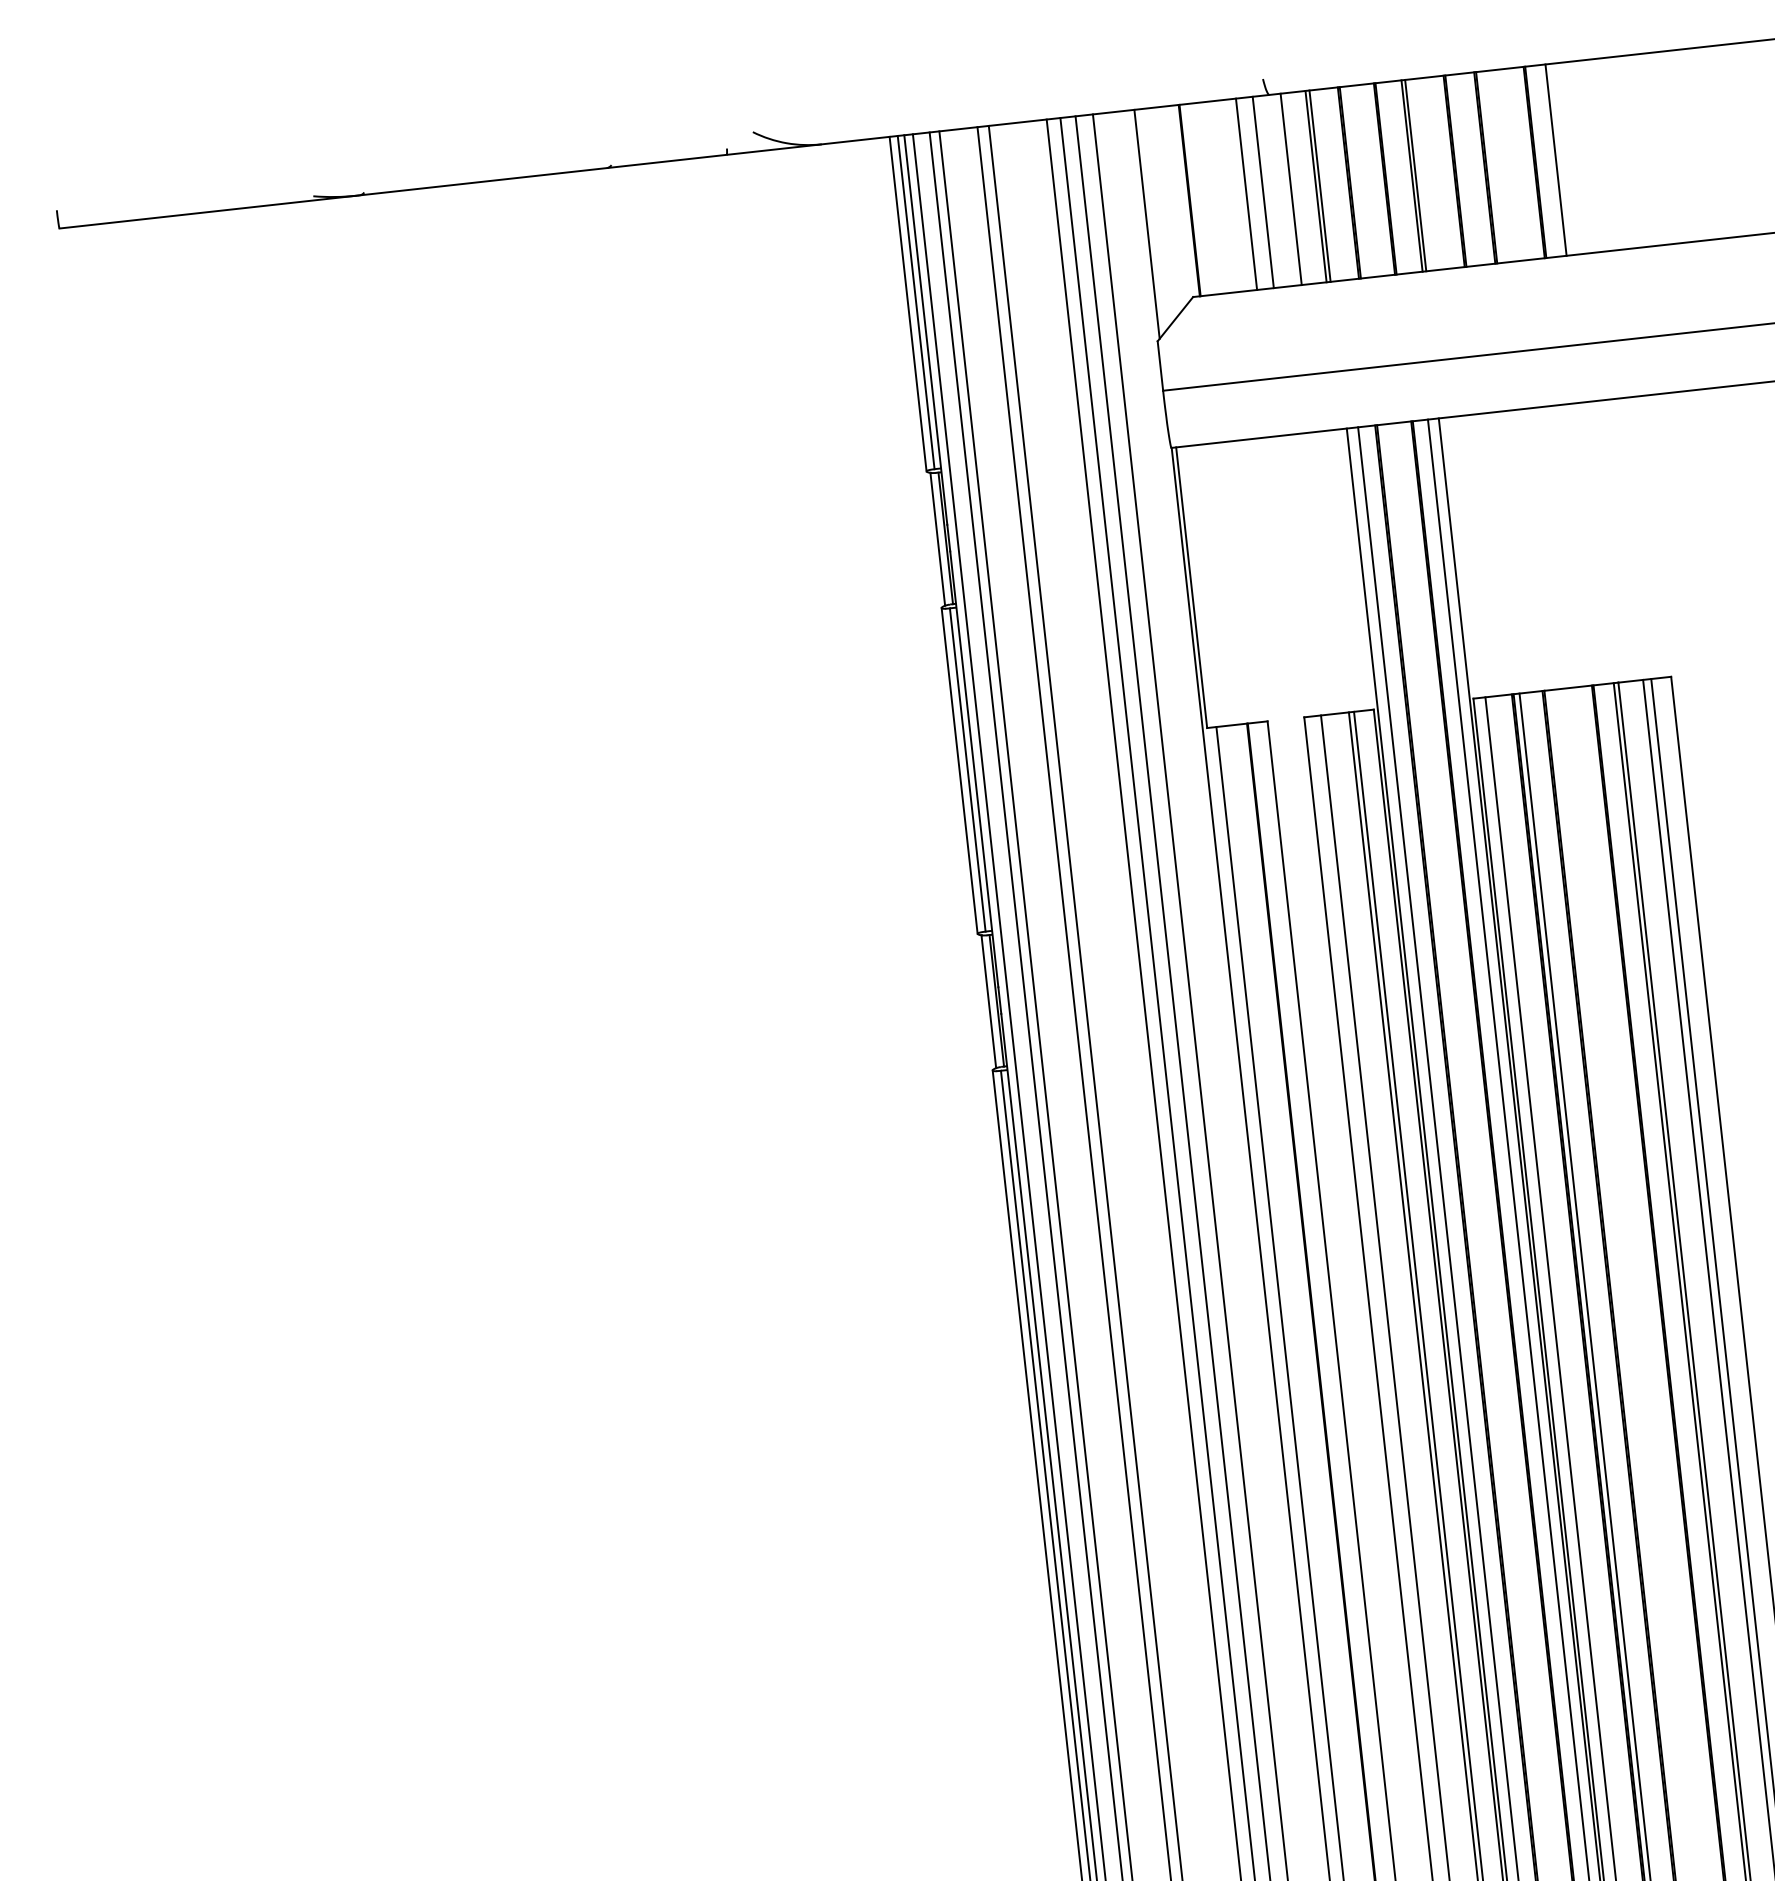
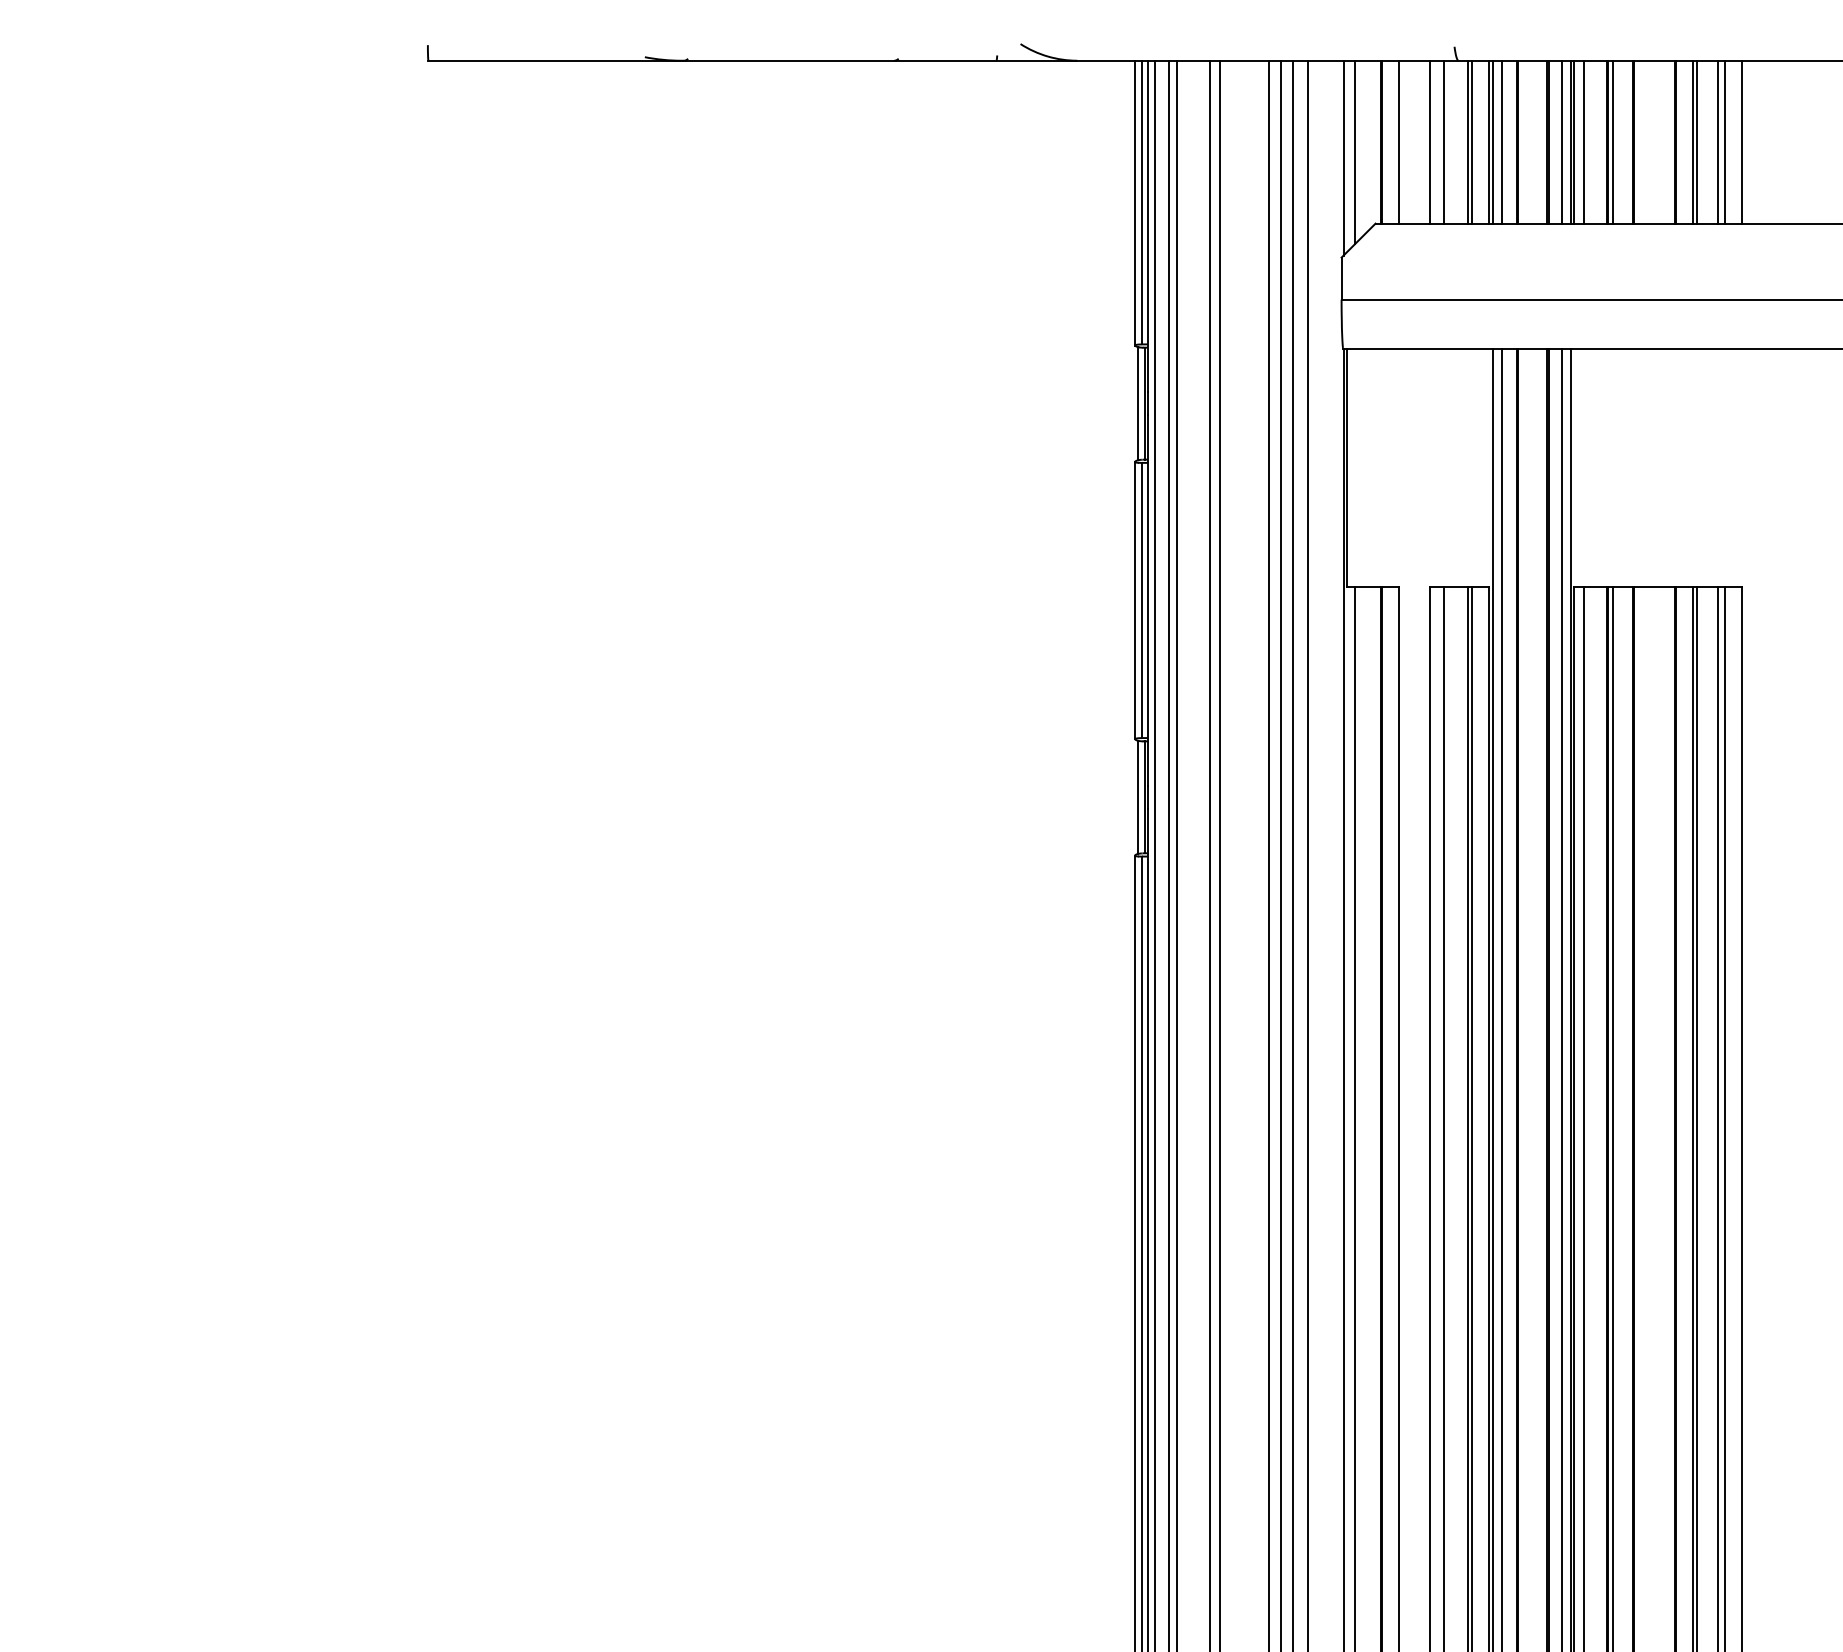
line: (1613, 152) -> (1742, 141), added
line: (1593, 155) -> (1725, 141), added
line: (1585, 156) -> (1718, 141), added
line: (1560, 158) -> (1697, 141), added
line: (1462, 169) -> (1613, 141), added
line: (1427, 173) -> (1584, 141), added
line: (1400, 176) -> (1561, 141), added
line: (1331, 184) -> (1502, 141), added
line: (1296, 187) -> (1472, 141), added
line: (1209, 197) -> (1398, 141), added
line: (1160, 216) -> (1355, 152), added

